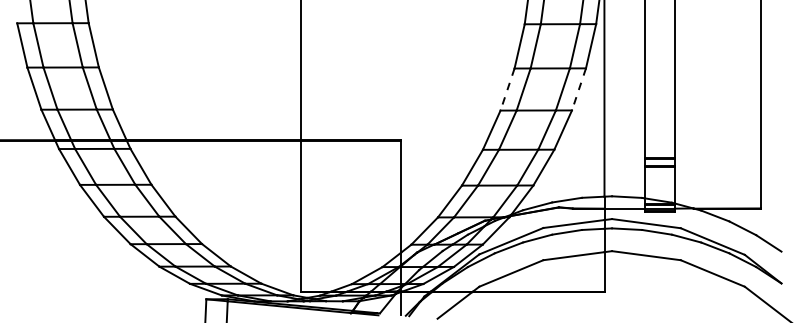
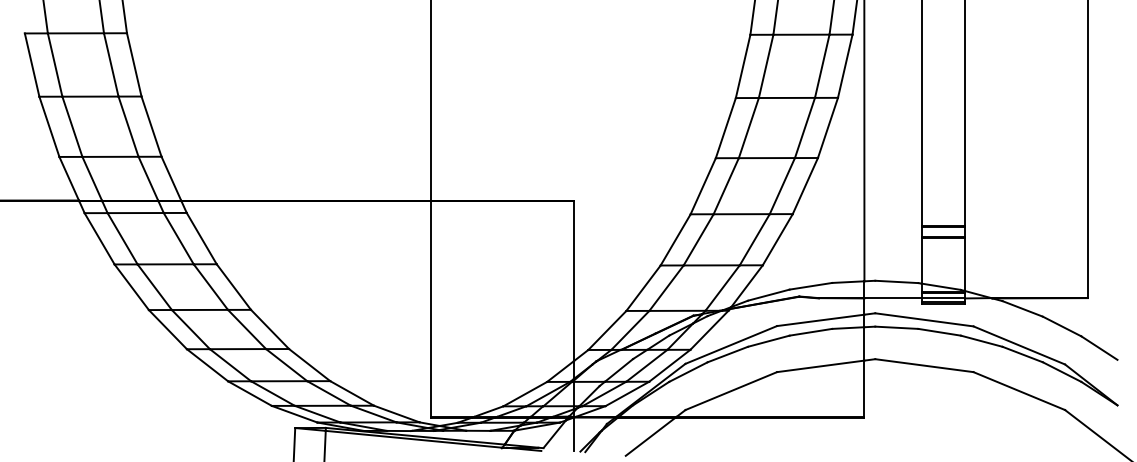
line: (578, 89) -> (827, 128), dashed -> solid
line: (507, 90) -> (725, 129), dashed -> solid

